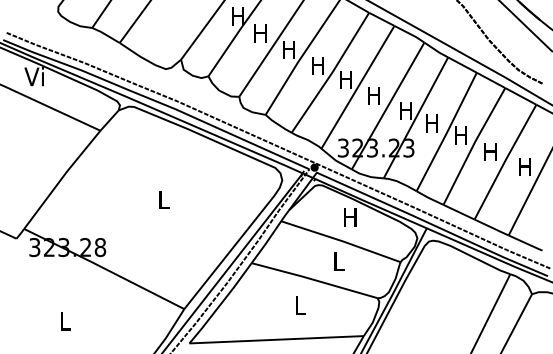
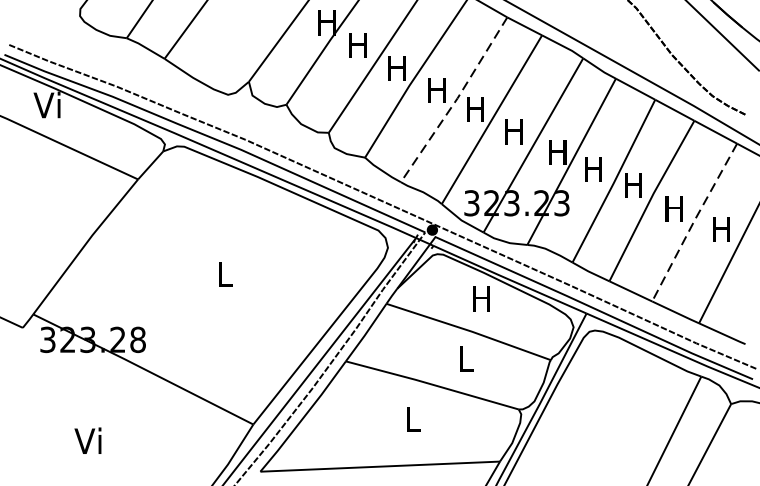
line: (331, 73) -> (455, 100), solid -> dashed
line: (504, 161) -> (693, 221), solid -> dashed
text: (63, 320) -> (87, 440), L -> Vi

